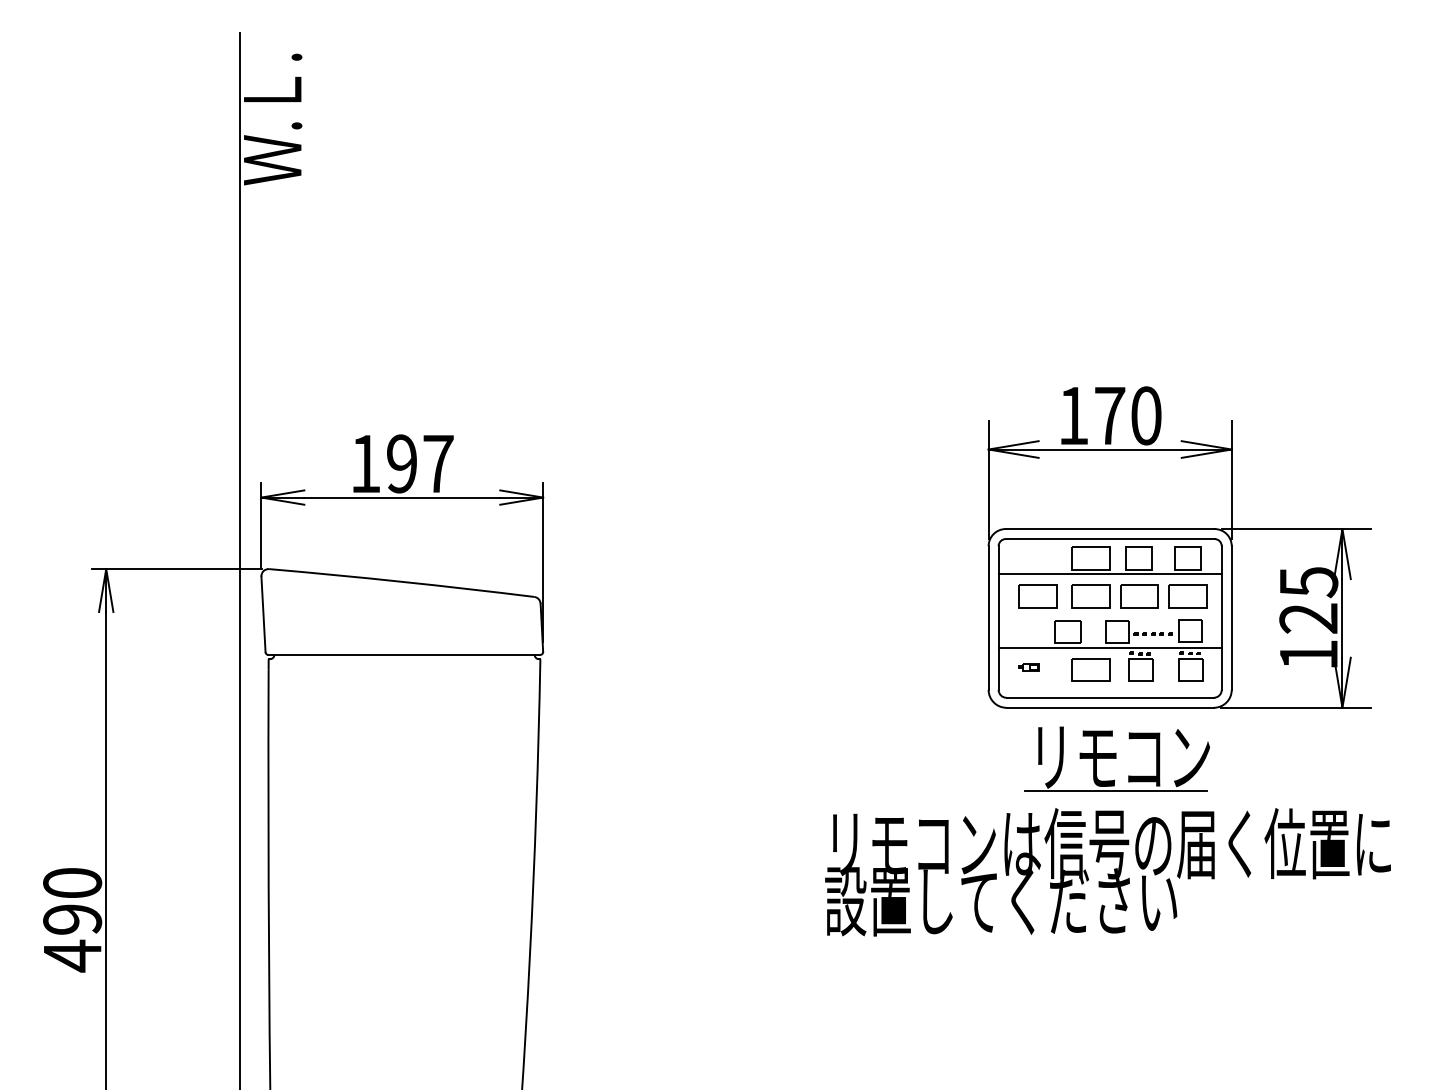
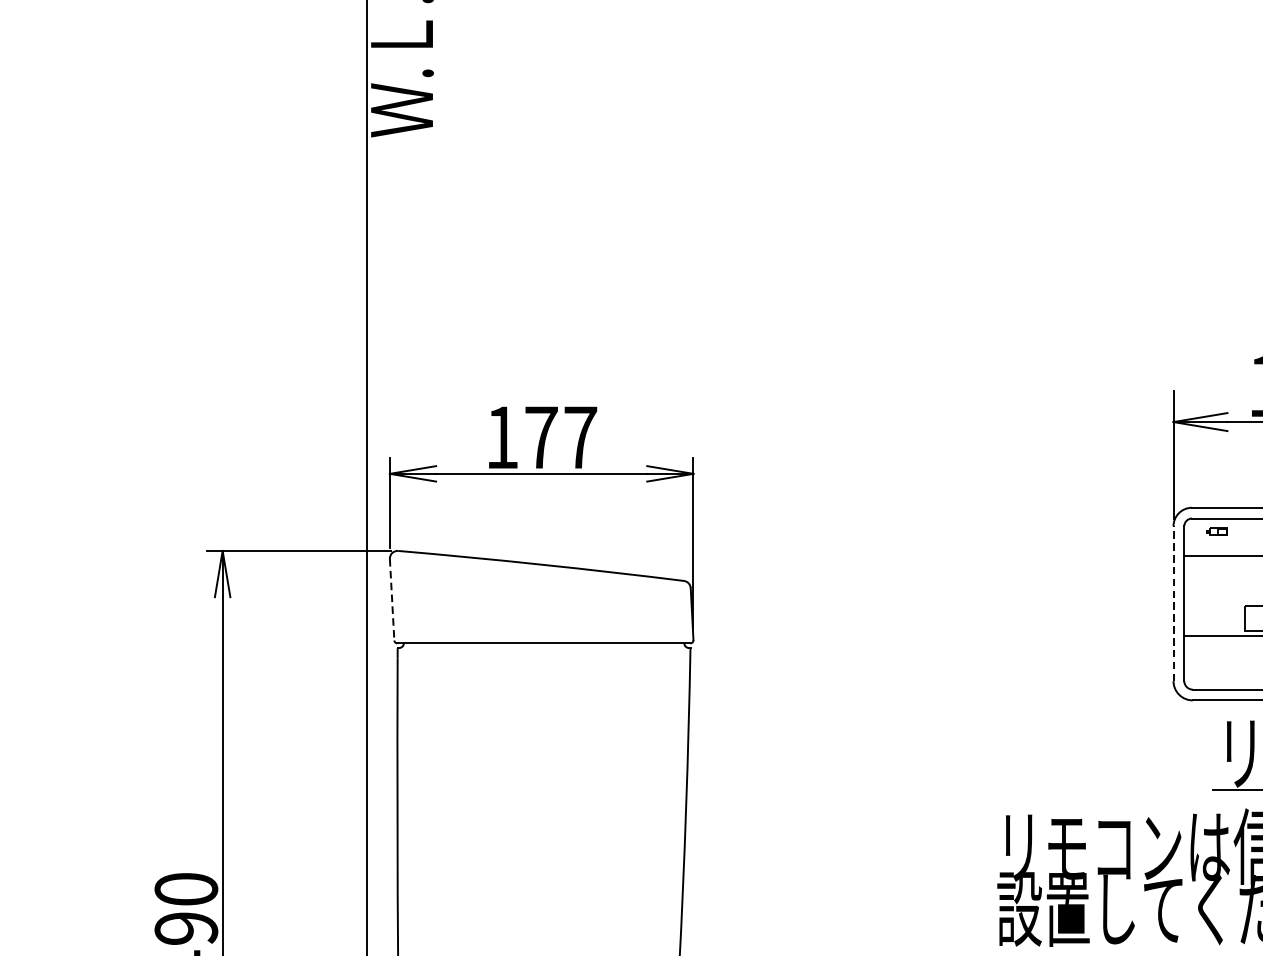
text: (402, 463) -> (541, 437), 197 -> 177
part: (1037, 596) -> (1226, 580), removed
line: (263, 614) -> (392, 599), solid -> dashed
line: (988, 618) -> (1173, 604), solid -> dashed
part: (1028, 667) -> (1216, 531), moved

